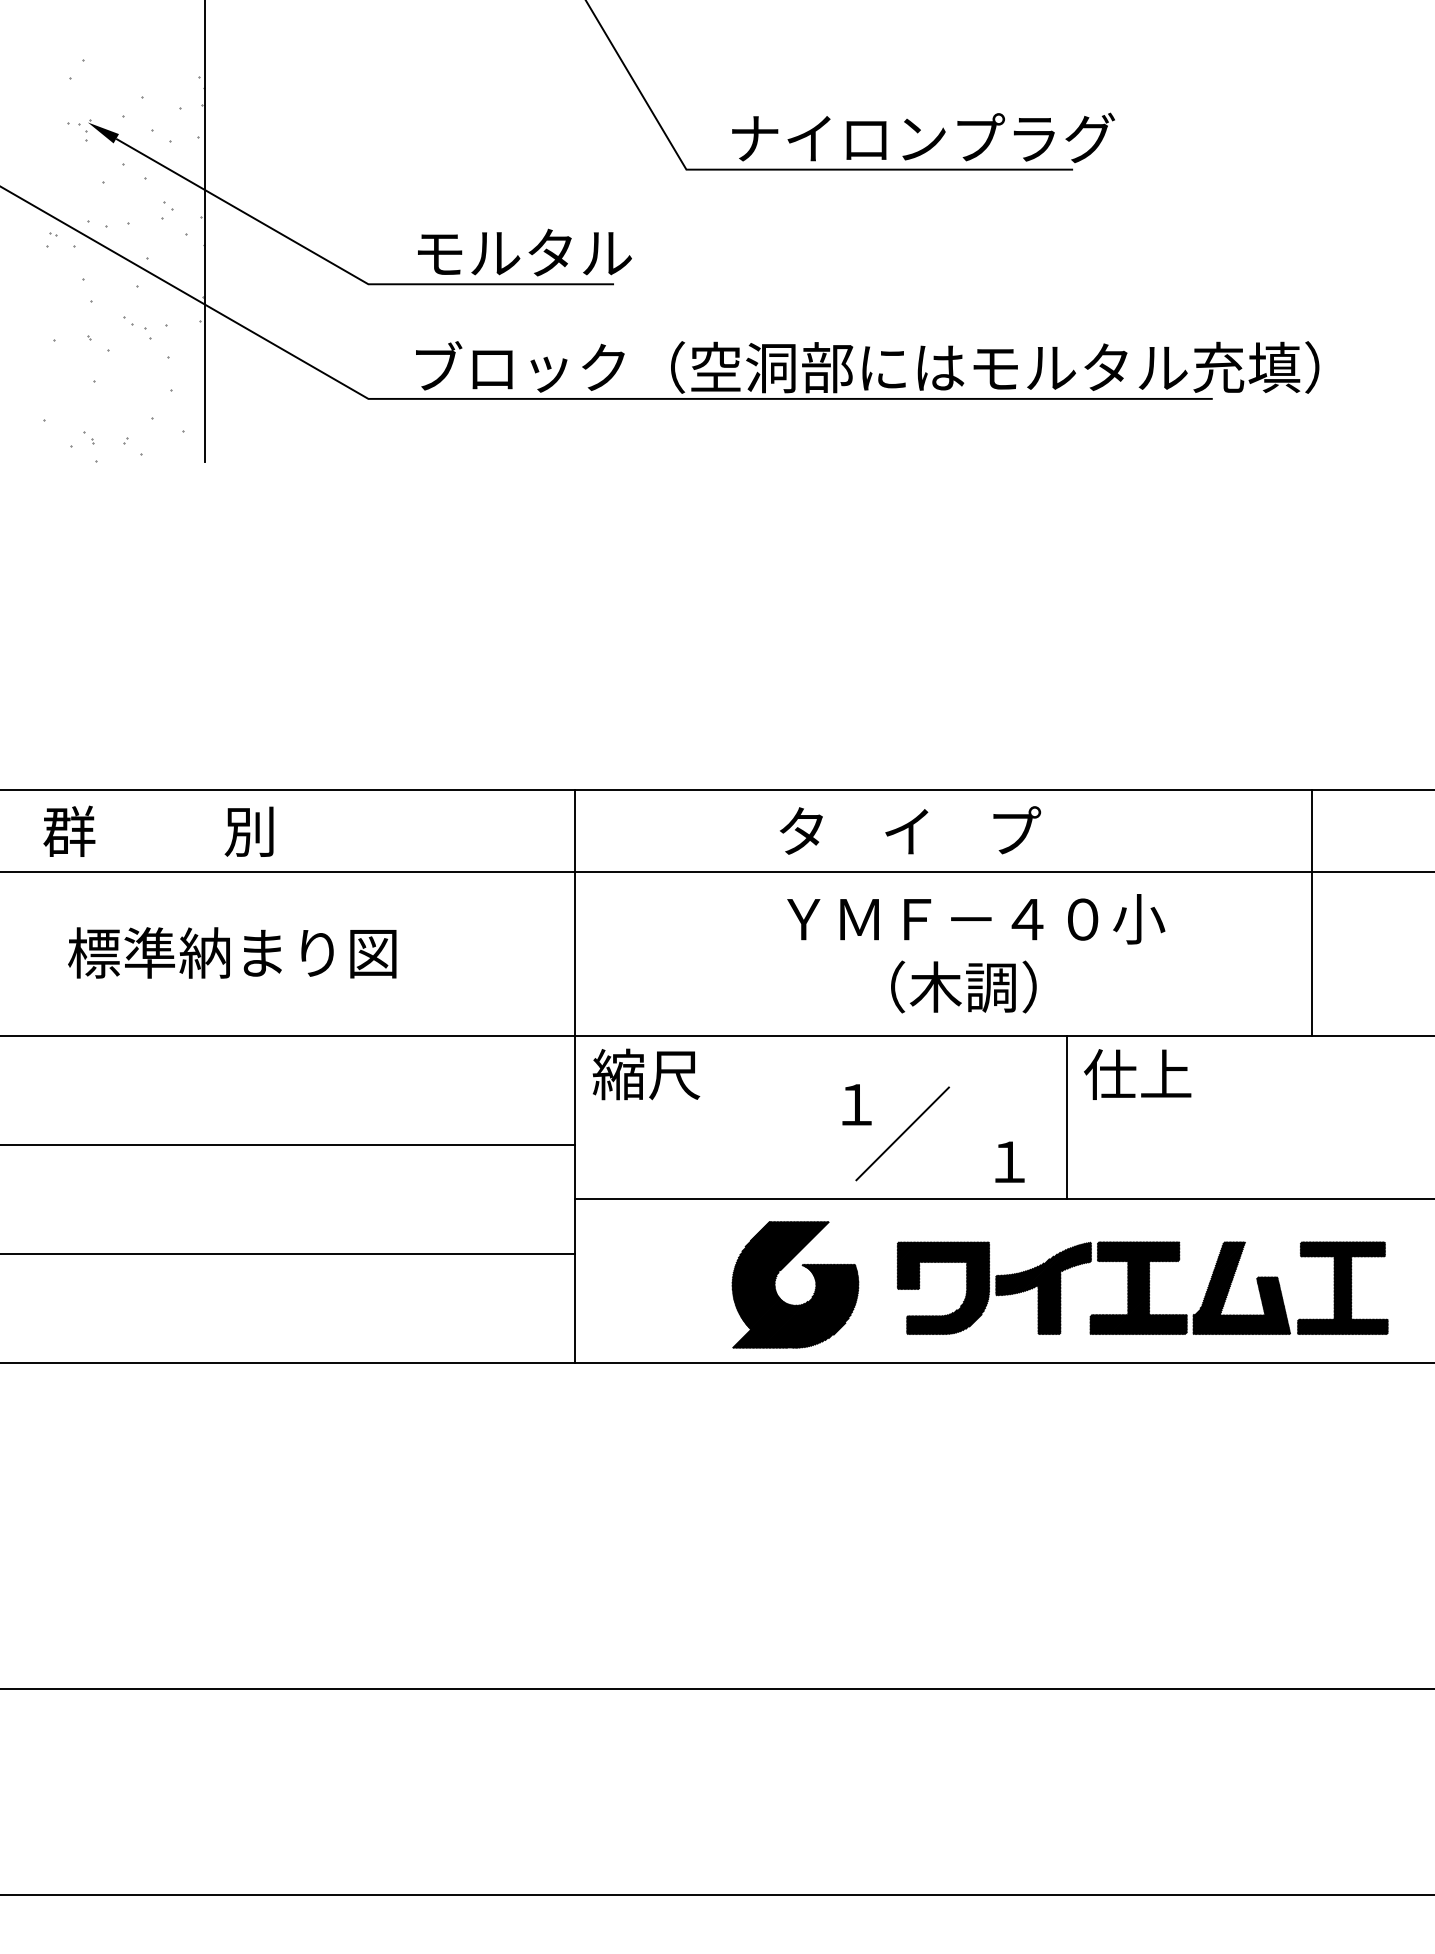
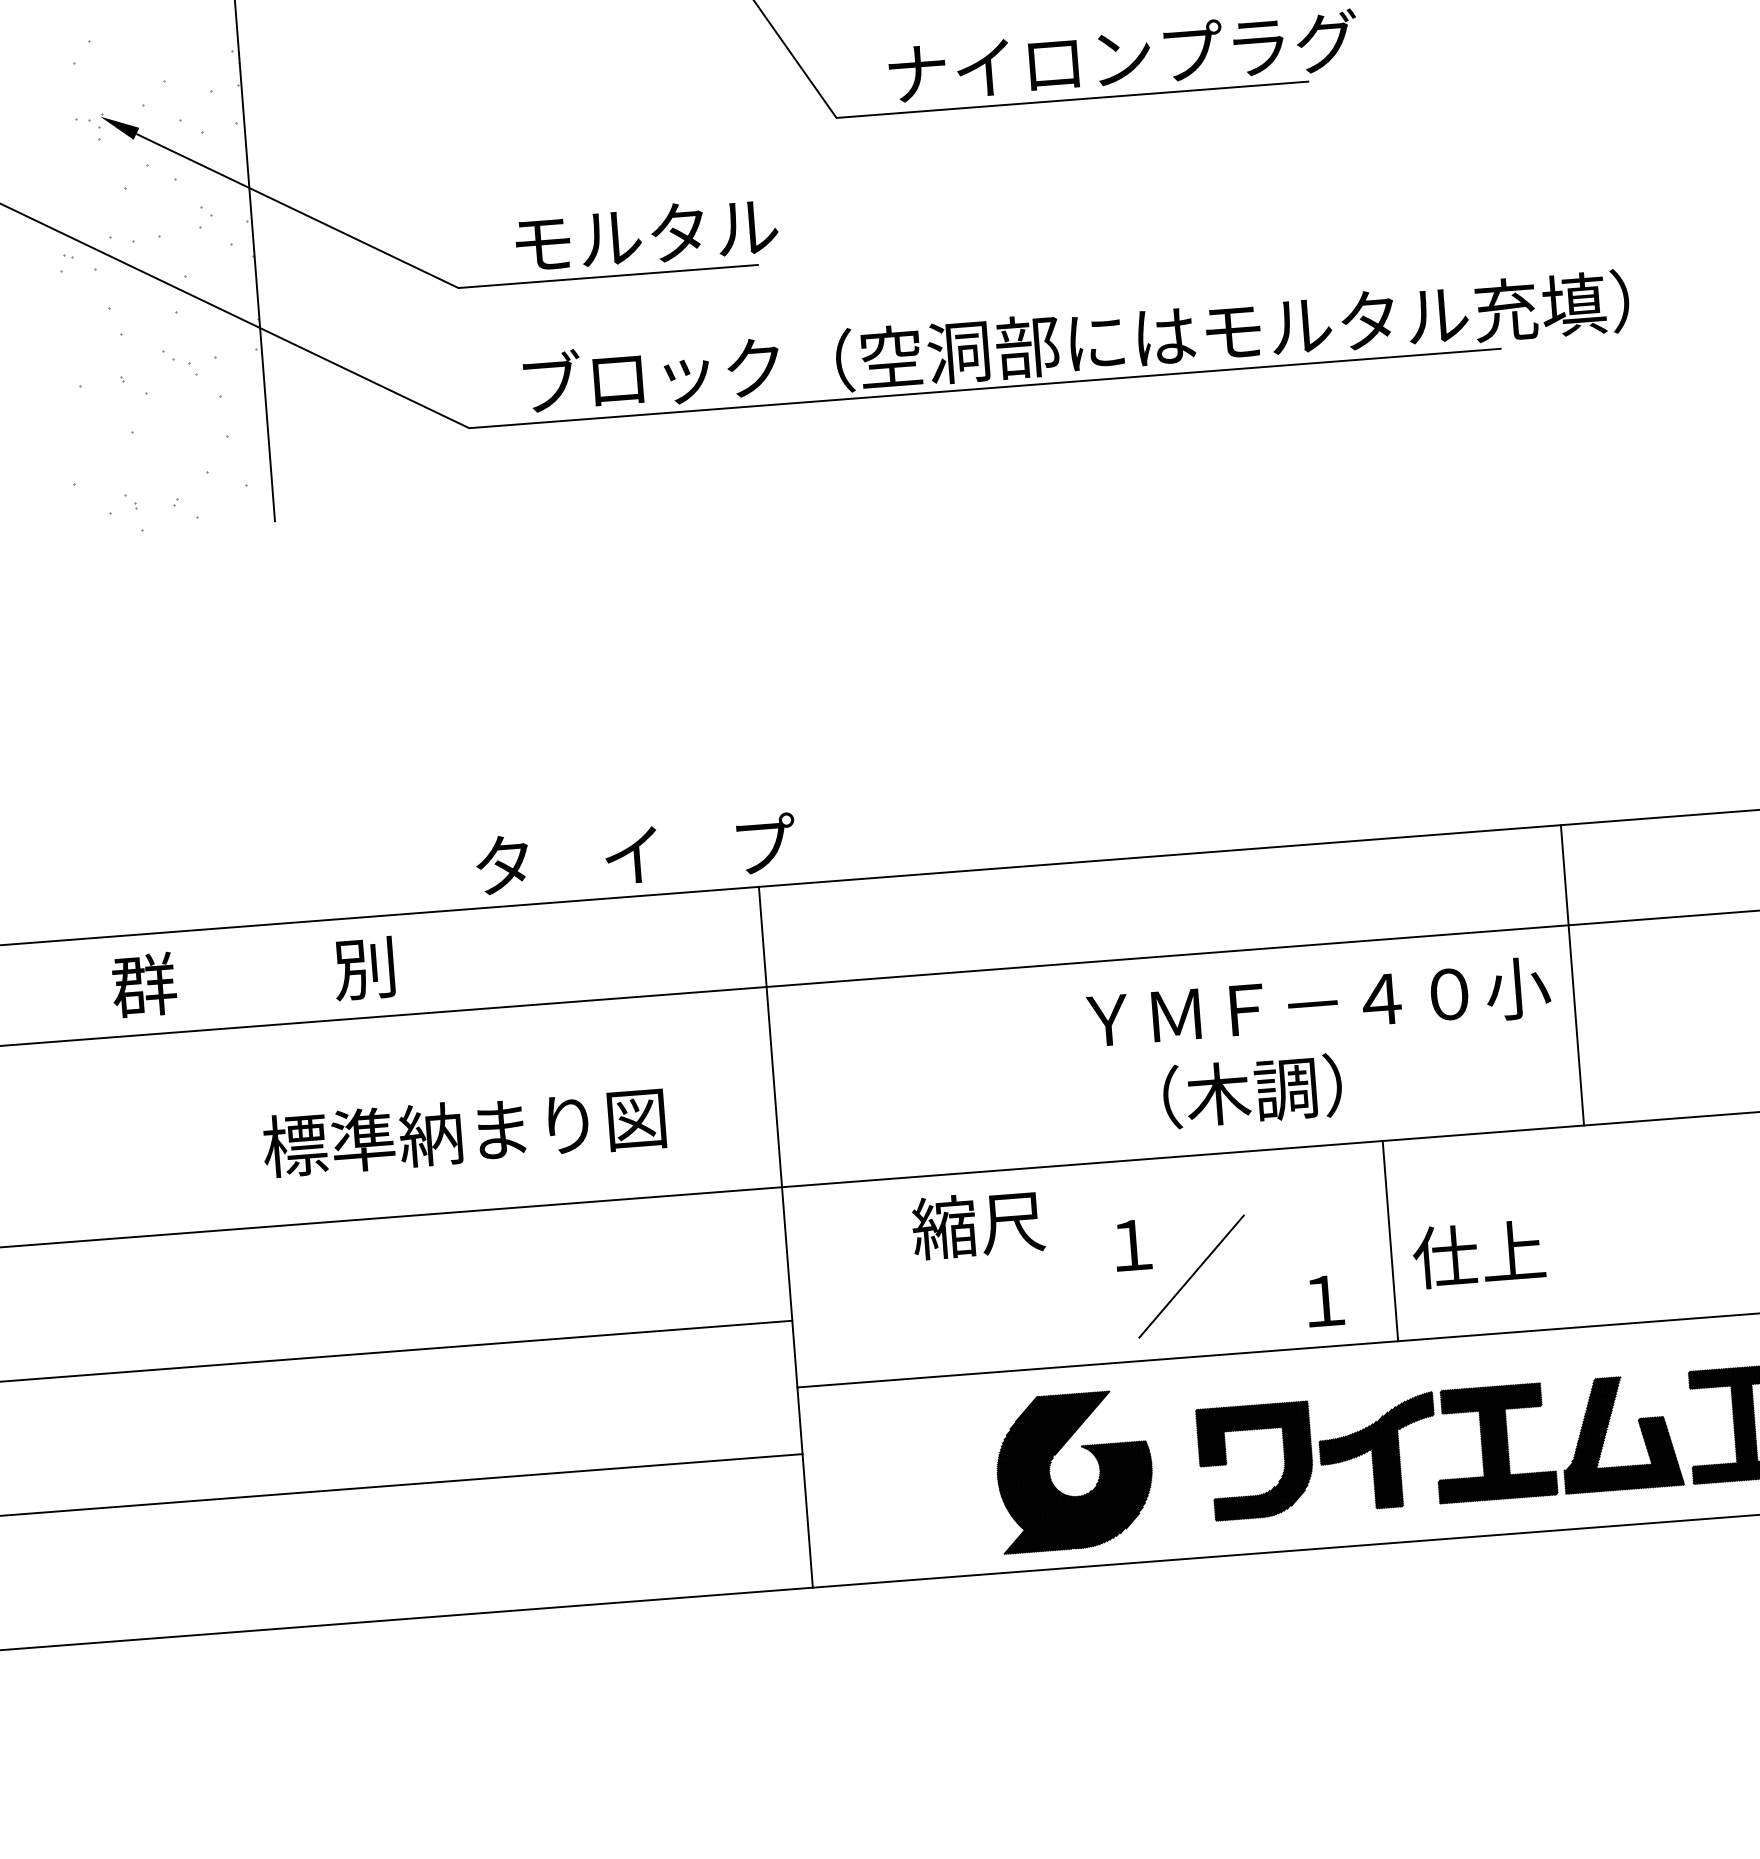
text: (910, 830) -> (636, 853), moved
line: (1312, 912) -> (1572, 974), moved
text: (976, 919) -> (1319, 1004), moved
text: (232, 952) -> (464, 1131), moved
text: (646, 1074) -> (978, 1224), moved
text: (1137, 1074) -> (1478, 1254), moved

